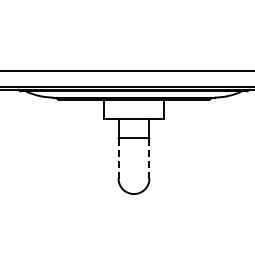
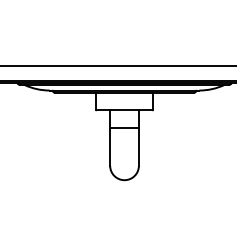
line: (118, 158) -> (110, 147), dashed -> solid
line: (149, 158) -> (138, 147), dashed -> solid

